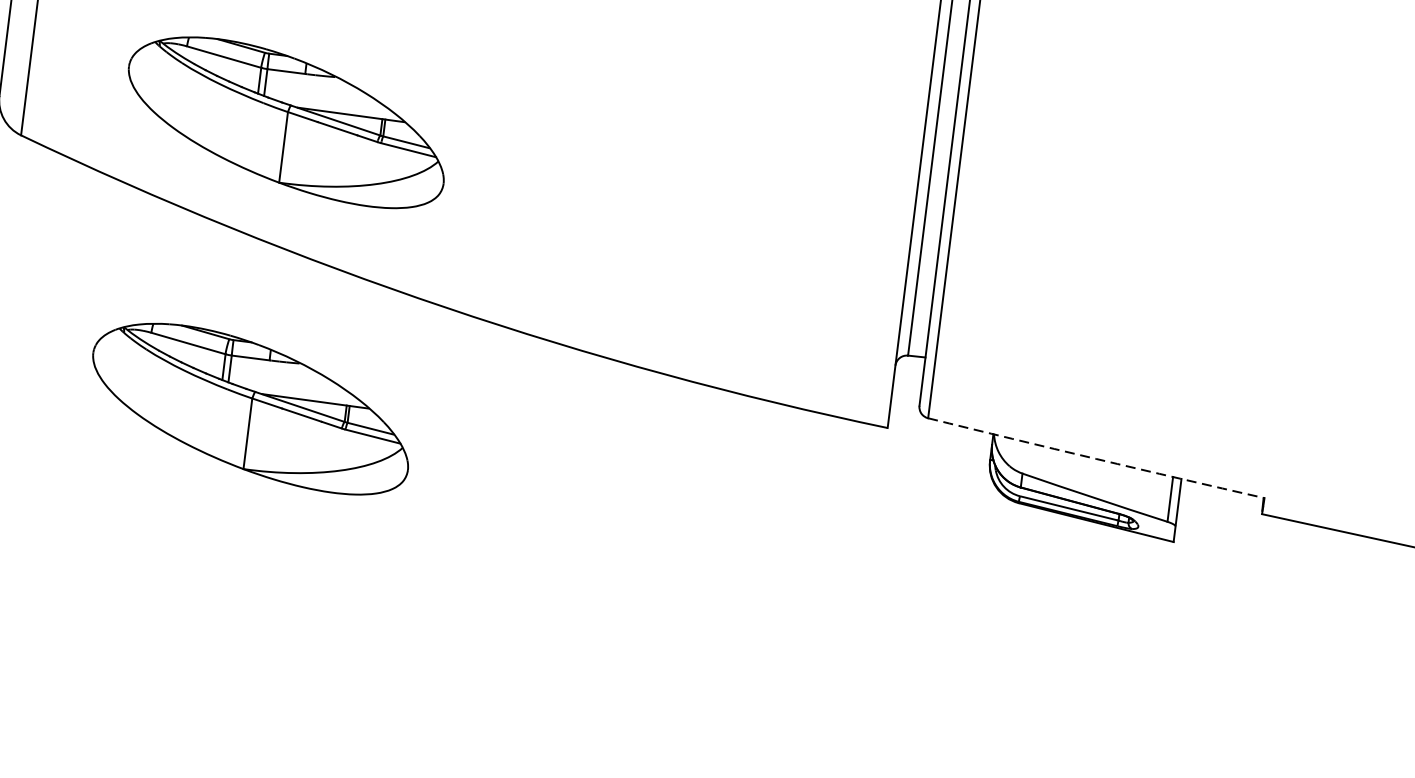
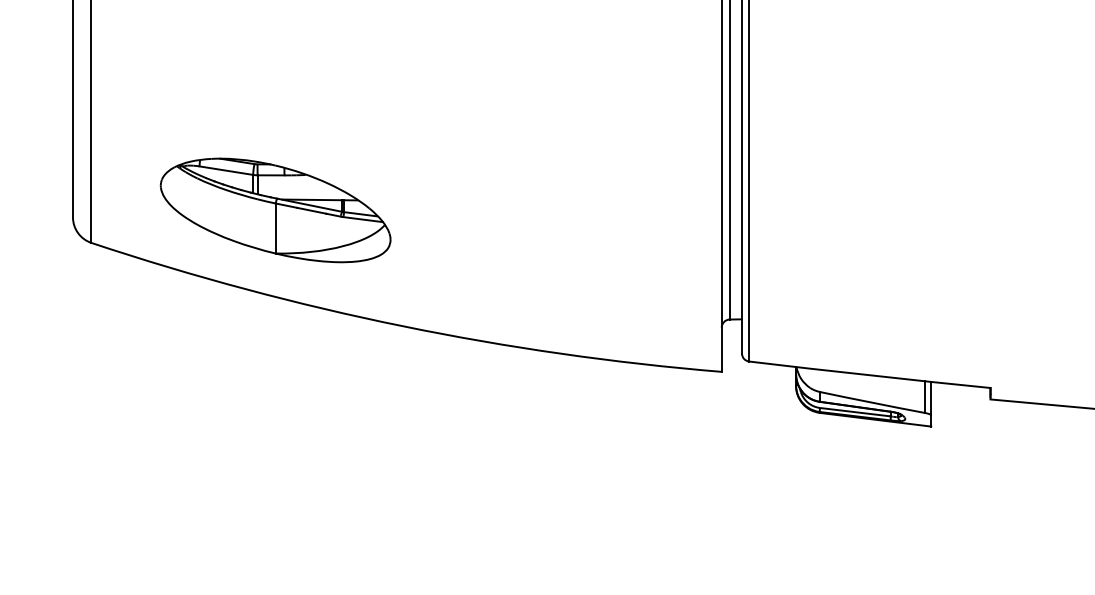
part: (250, 408) -> (275, 413), removed
arc: (1095, 459) -> (869, 375), dashed -> solid

